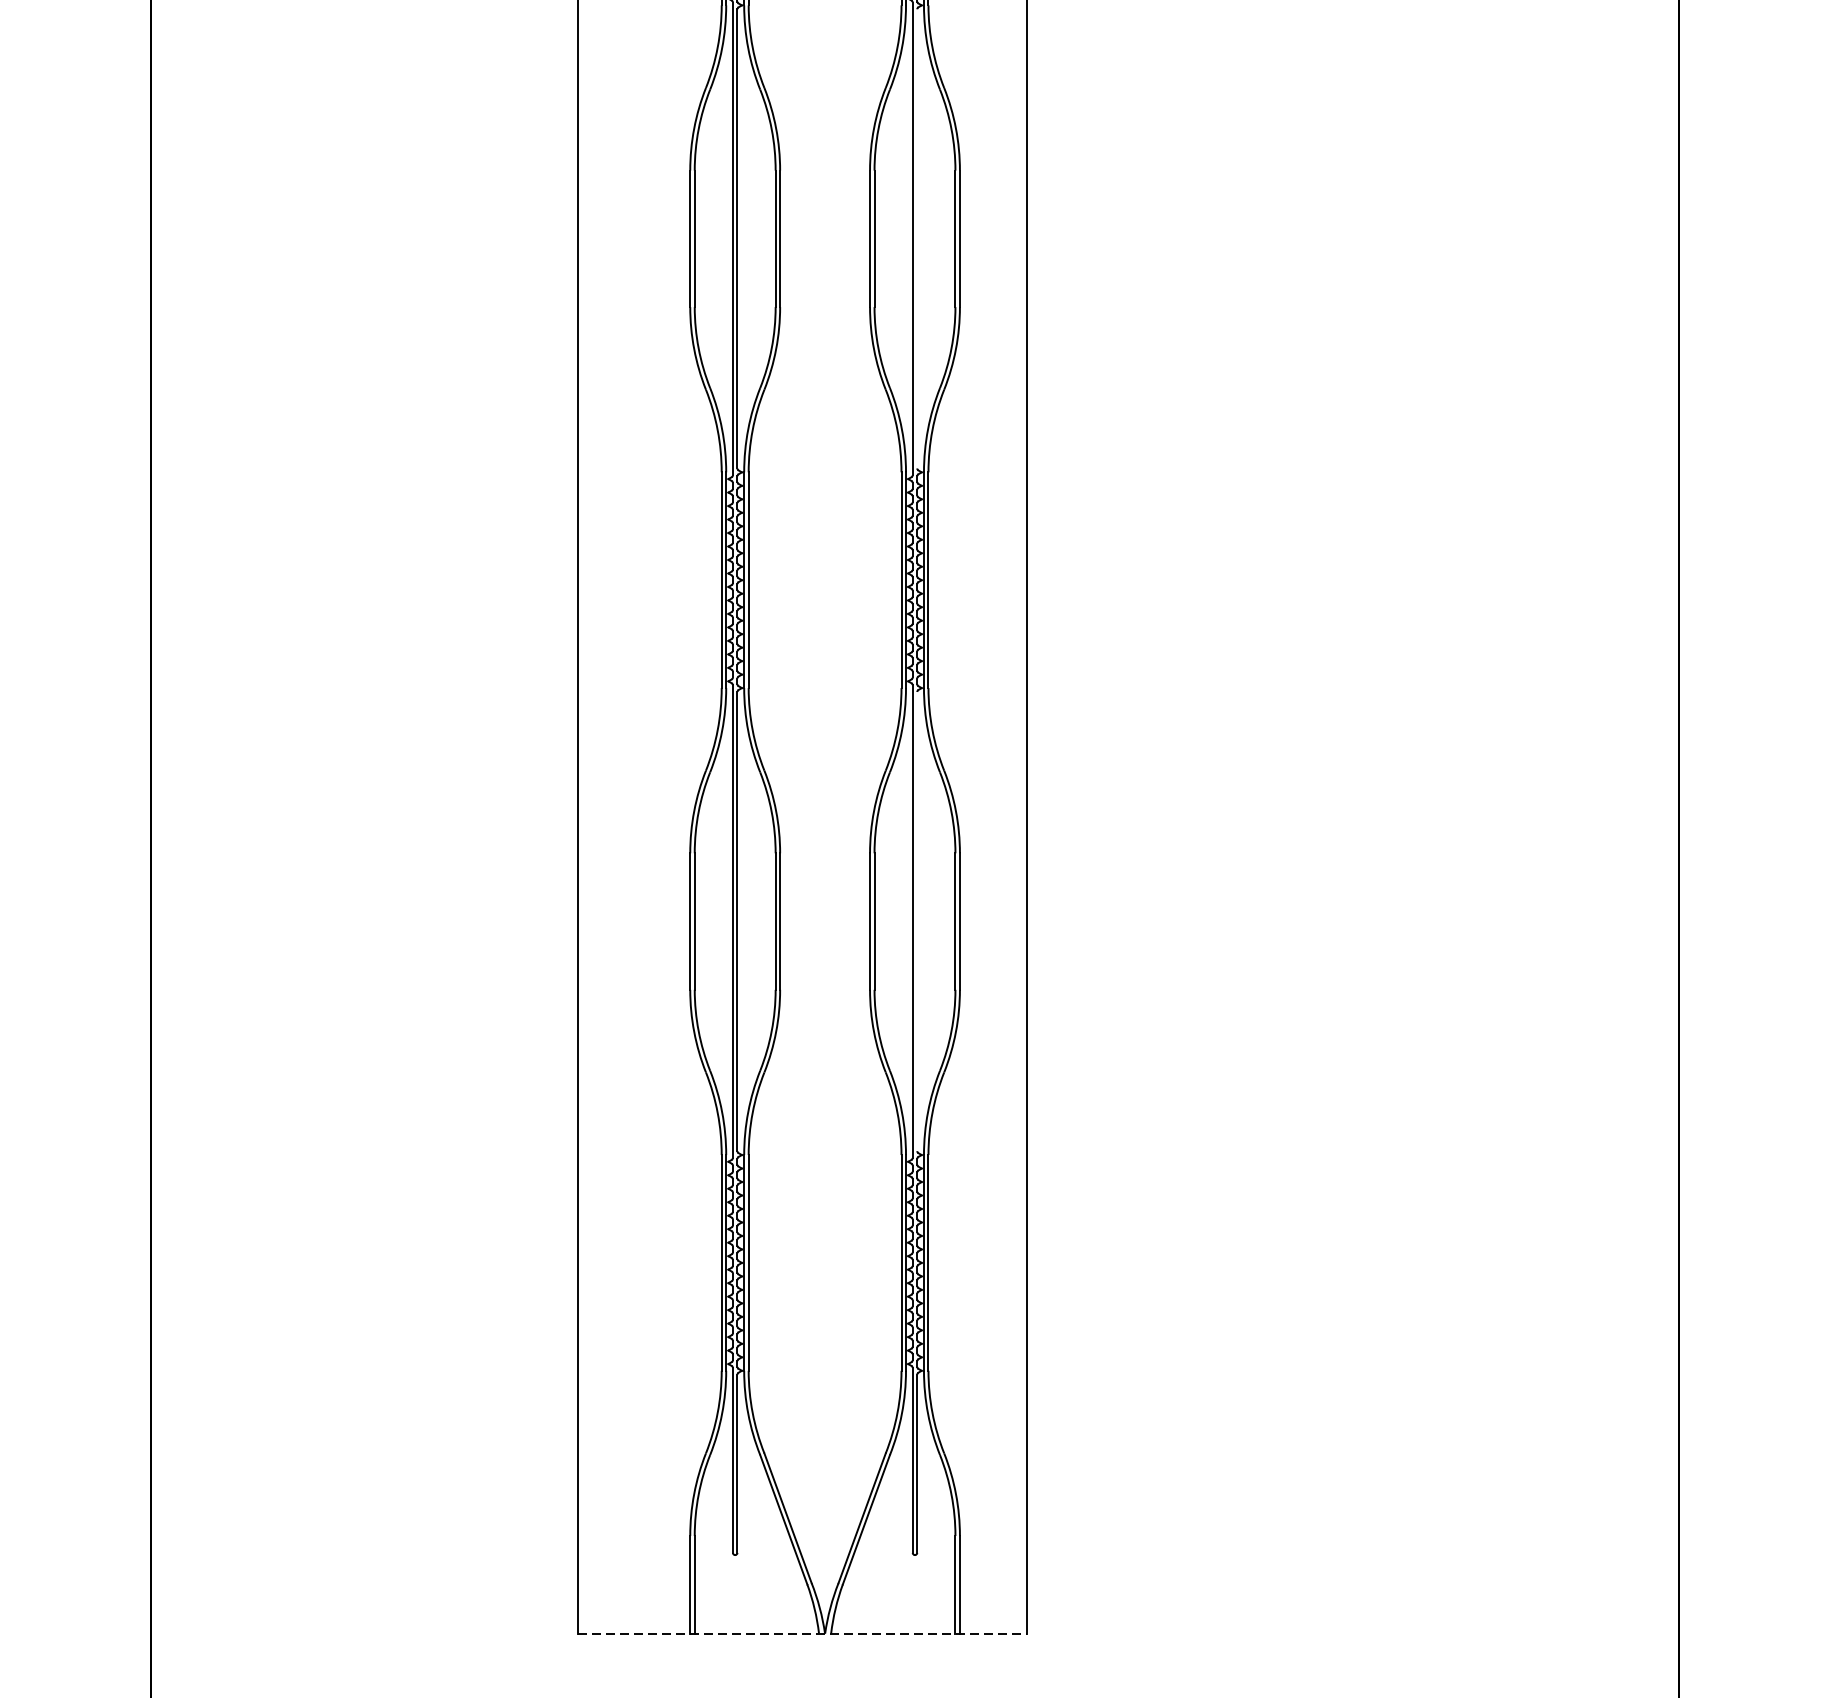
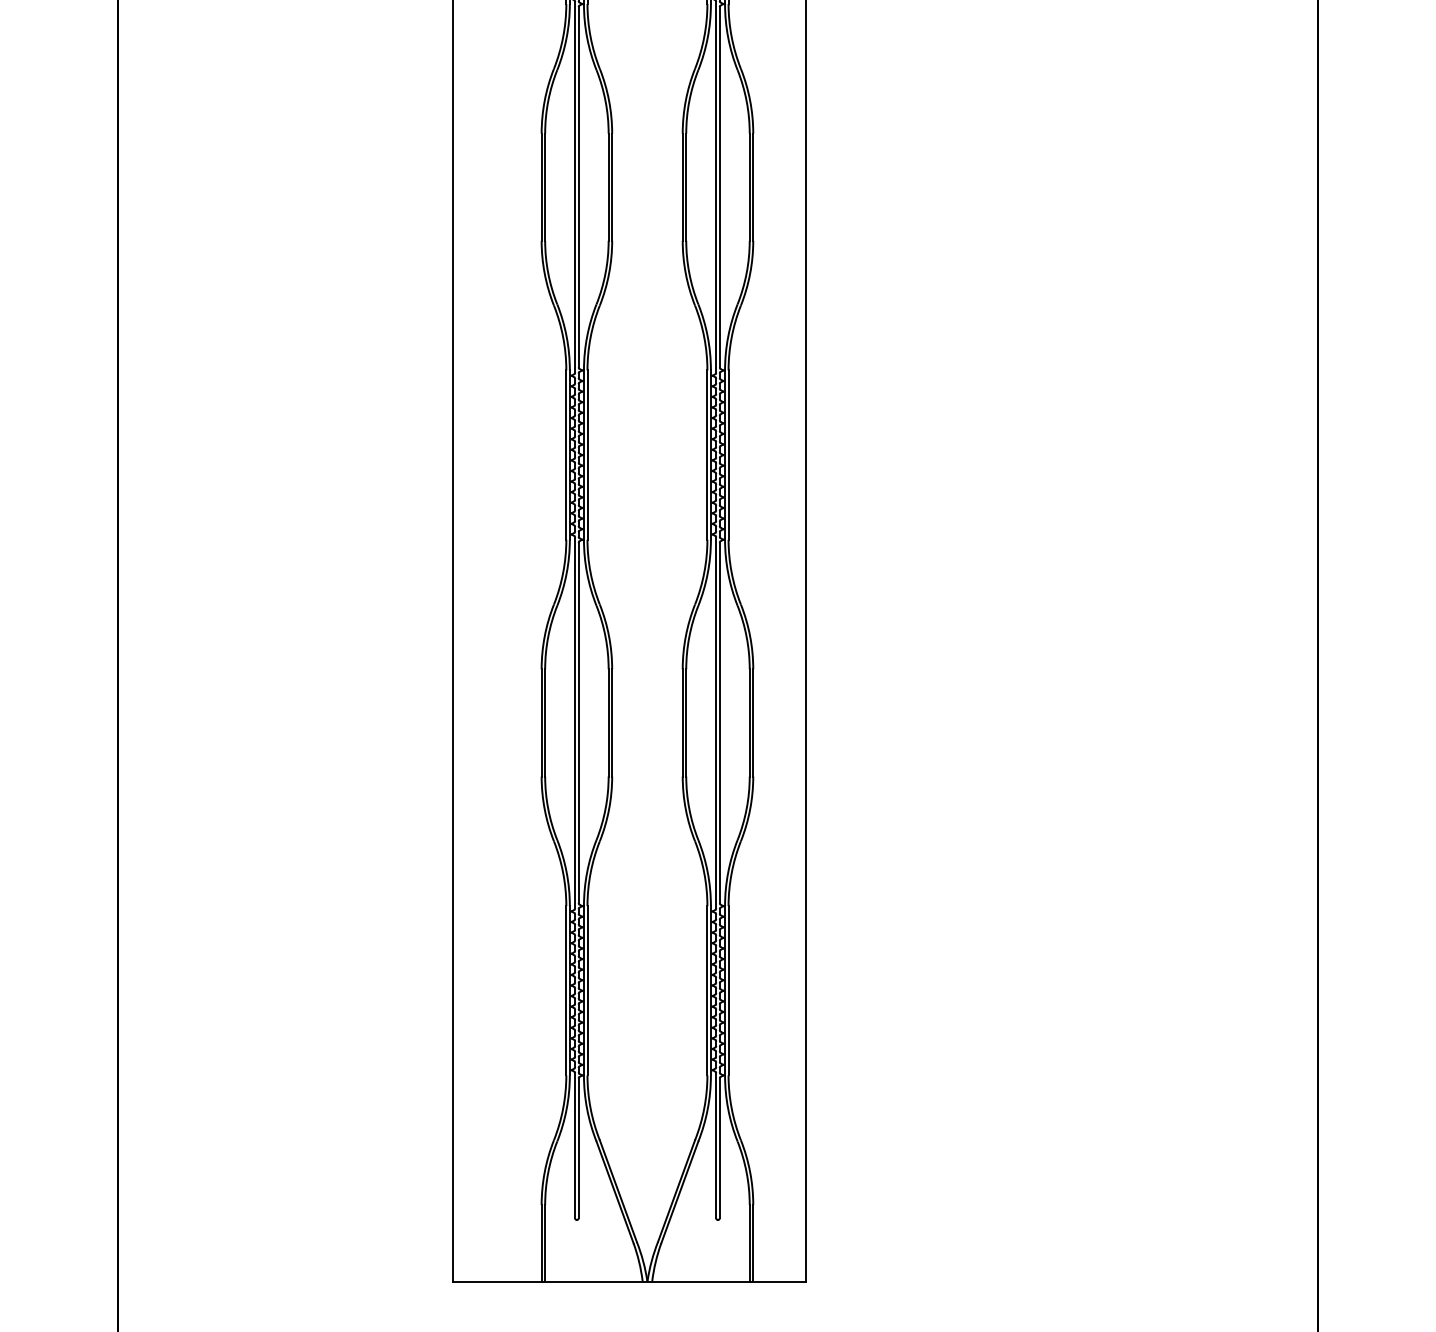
line: (916, 239) -> (719, 187), added
line: (916, 921) -> (719, 722), added
line: (803, 1633) -> (630, 1281), dashed -> solid

